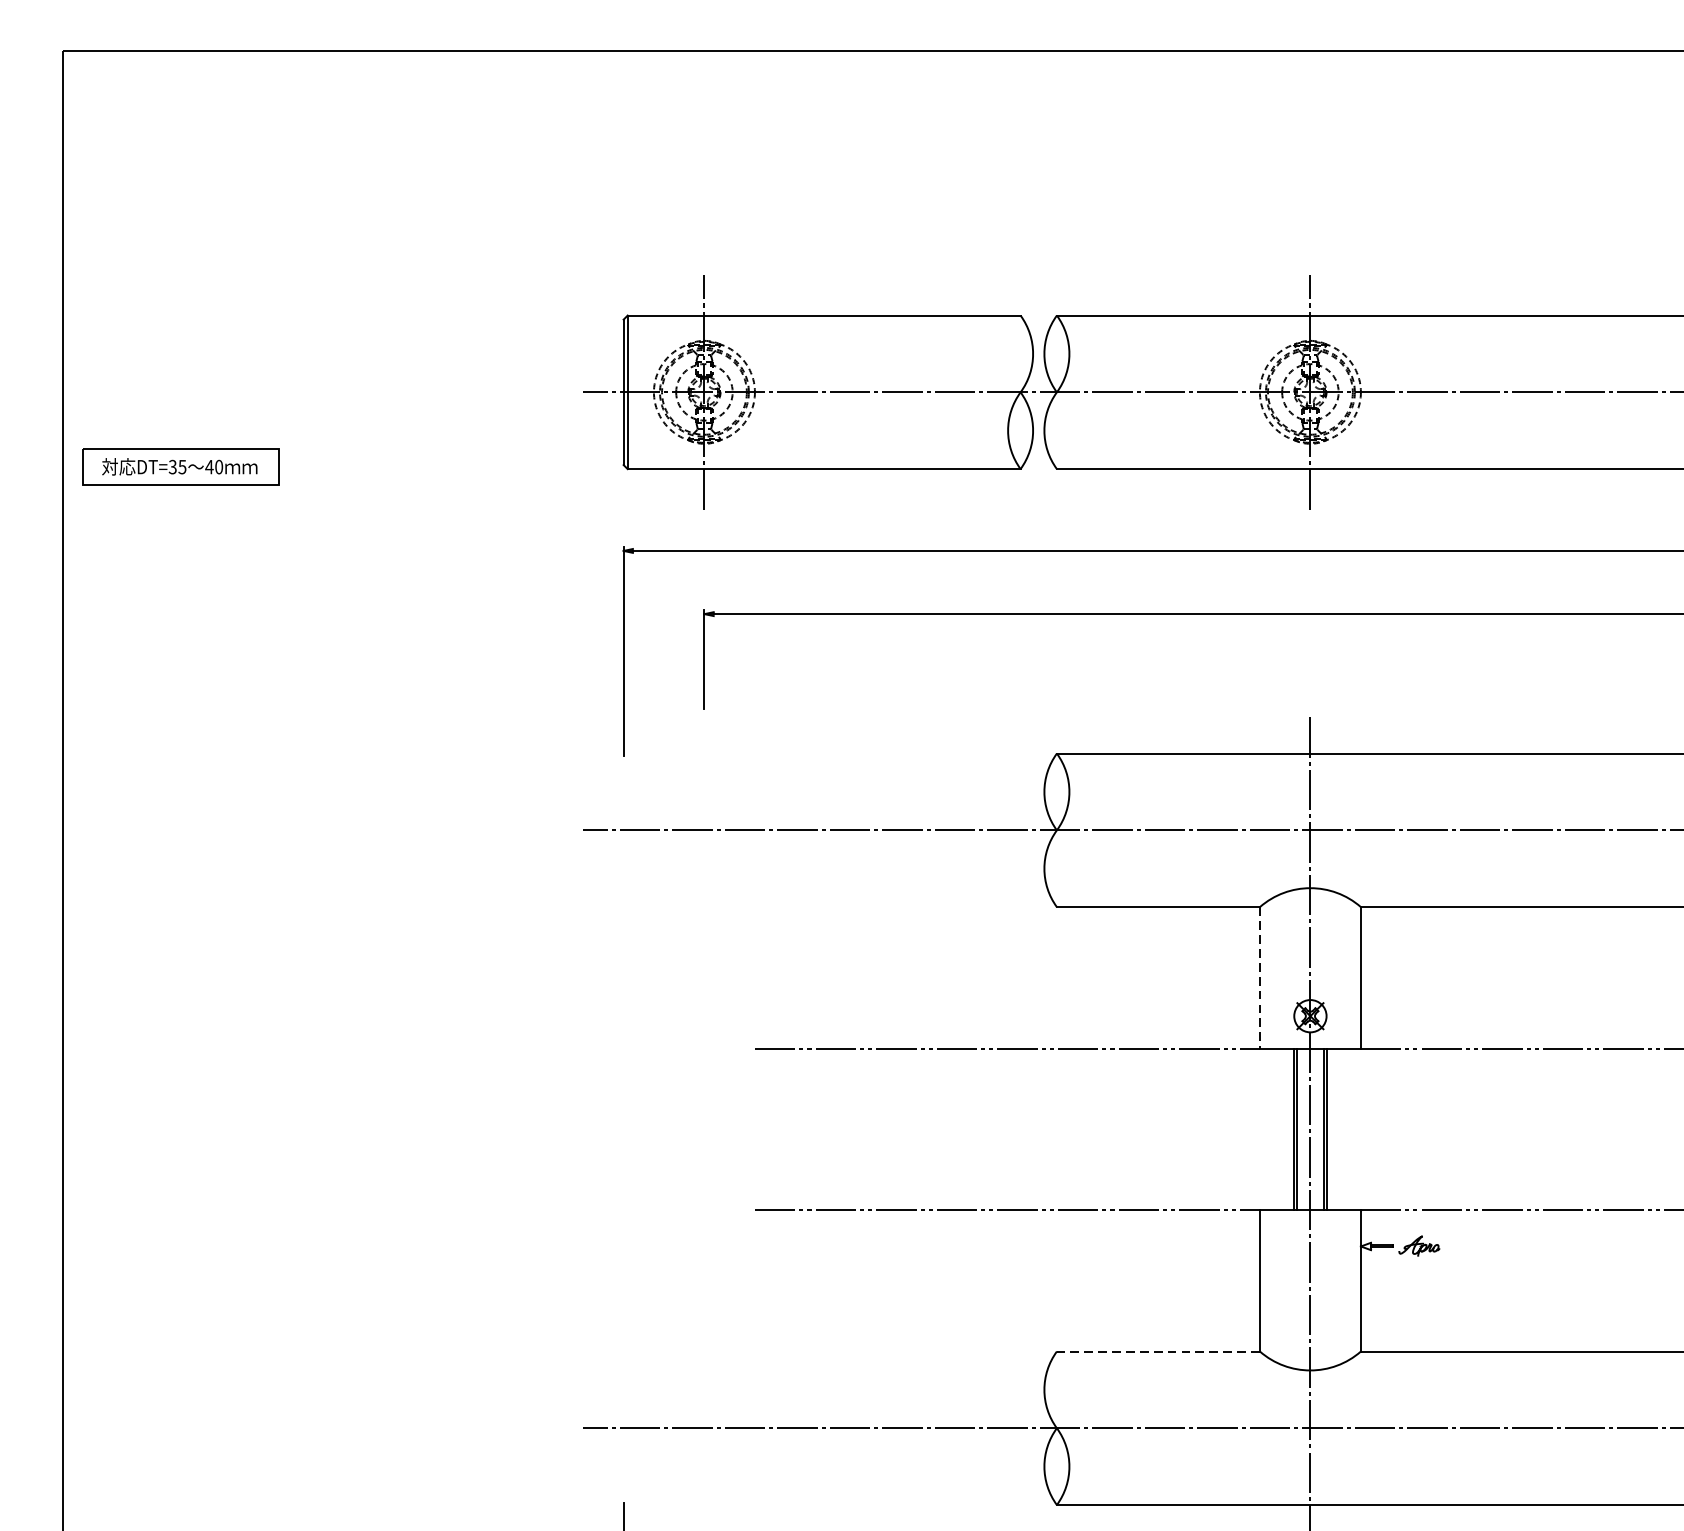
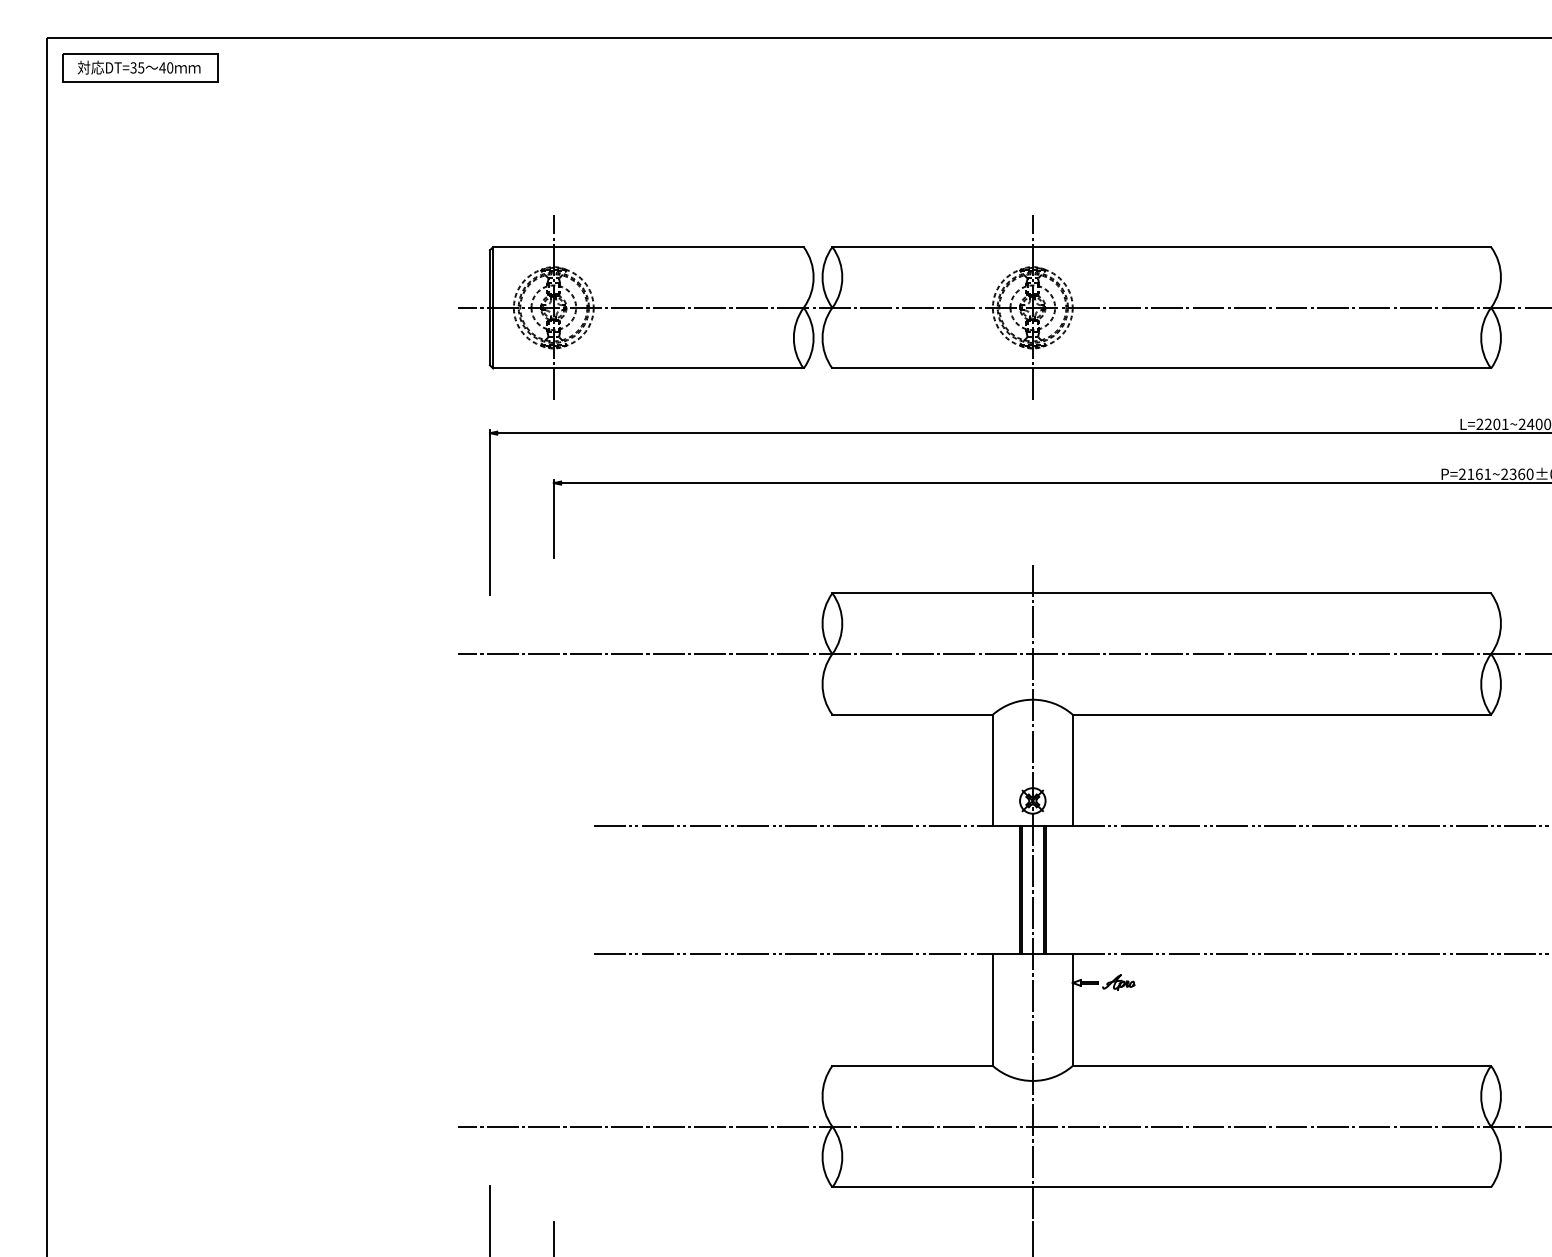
part: (181, 466) -> (140, 67), moved
line: (1259, 977) -> (992, 770), dashed -> solid
line: (1158, 1350) -> (912, 1065), dashed -> solid

